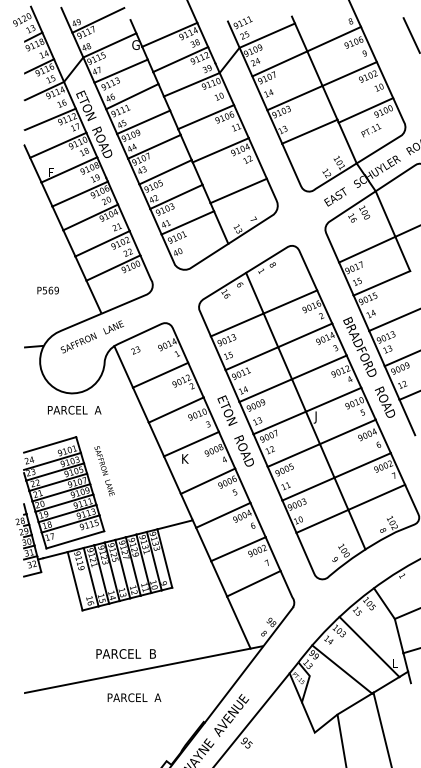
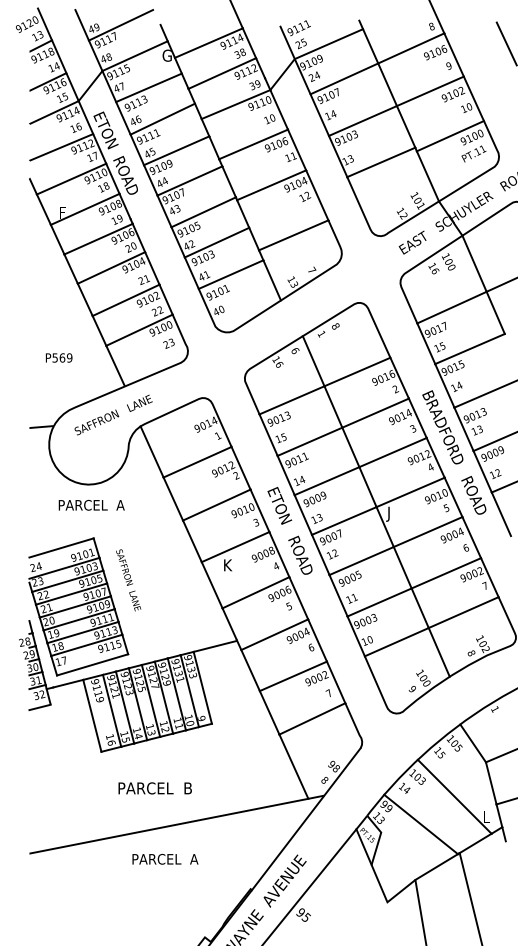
text: (370, 130) -> (473, 153), moved
text: (135, 350) -> (168, 343), moved
text: (125, 654) -> (154, 788), moved

